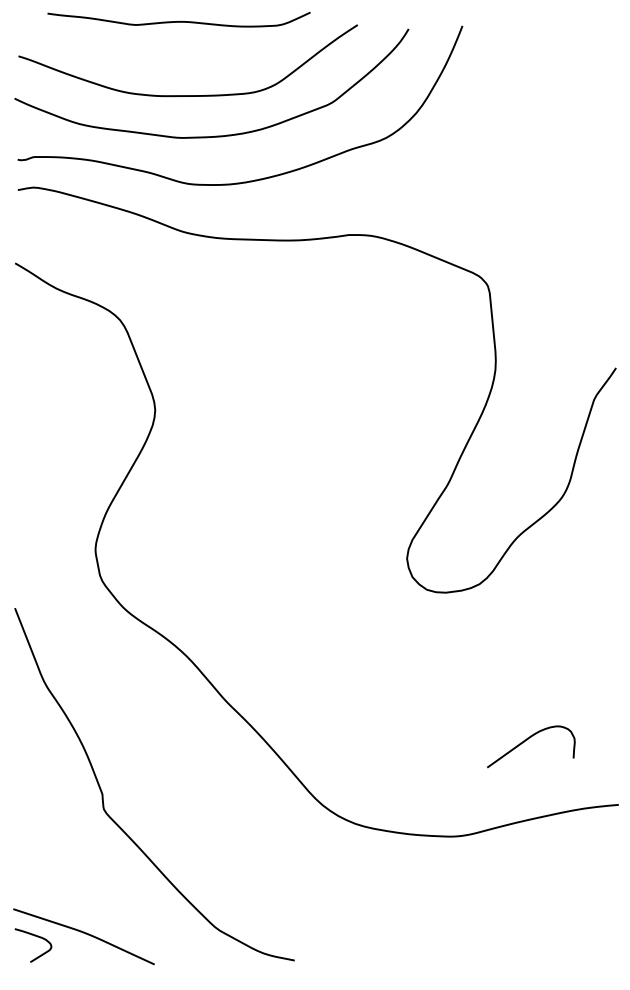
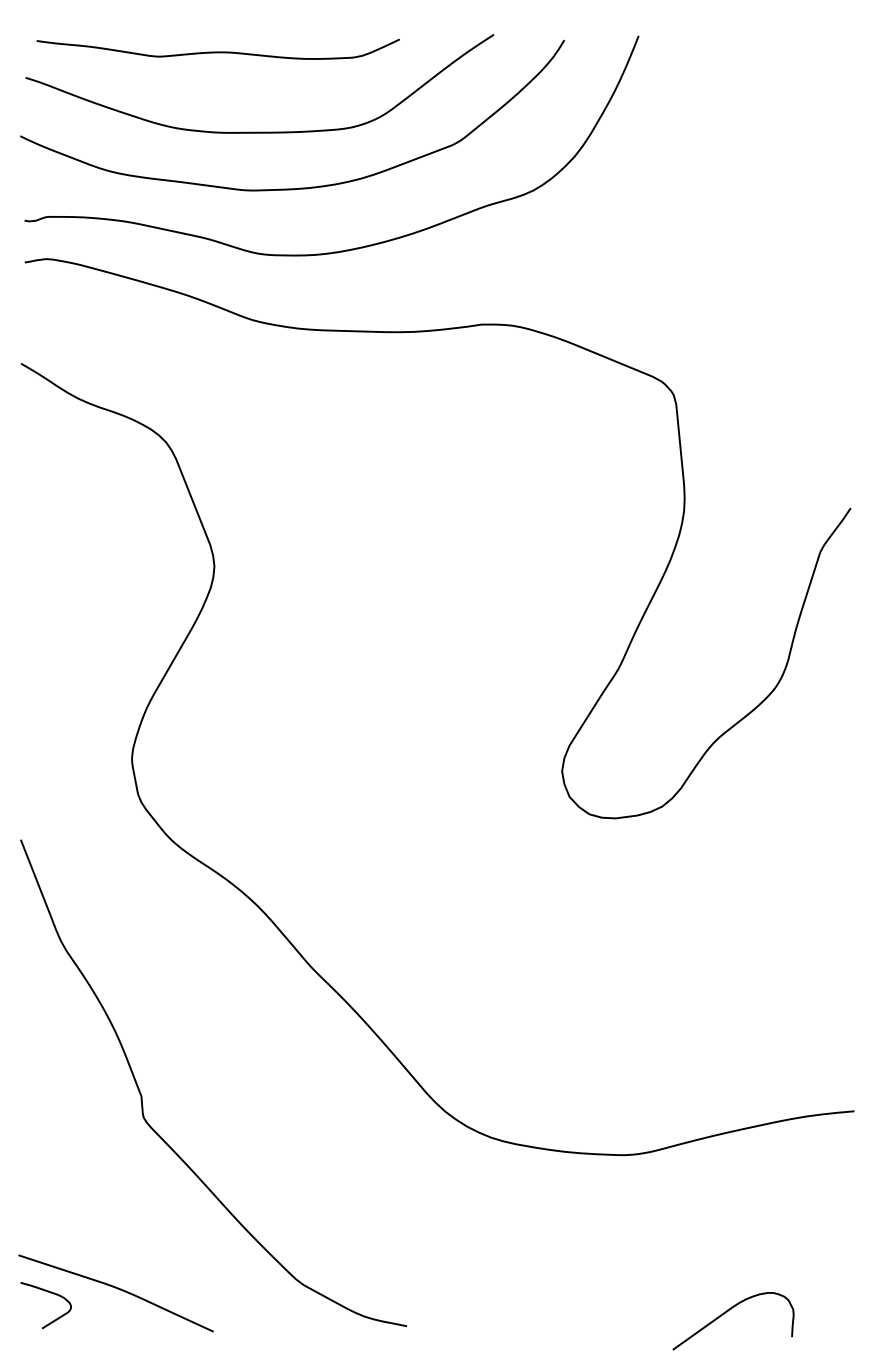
curve: (178, 21) -> (217, 51), moved
curve: (527, 740) -> (728, 1312), moved

